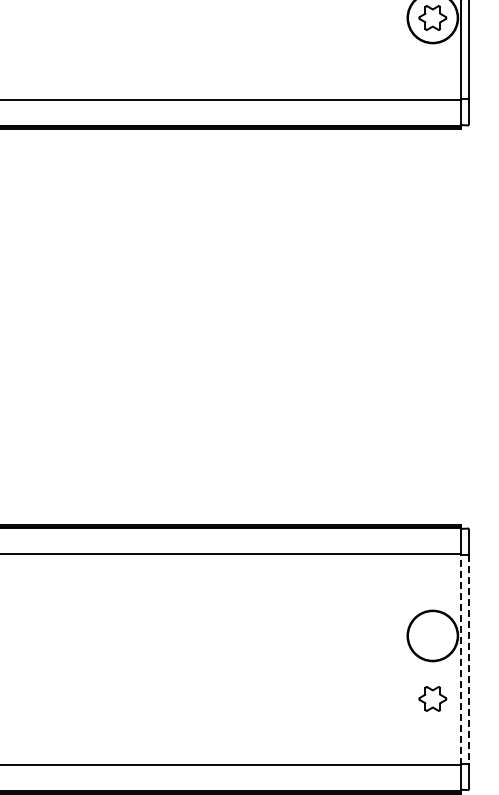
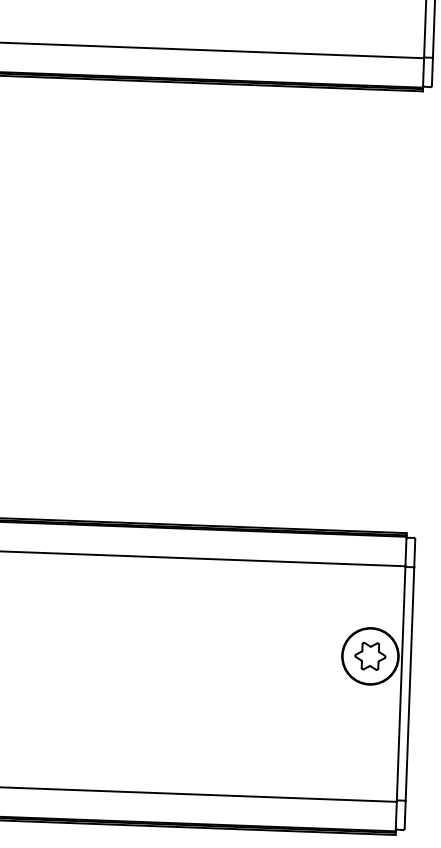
line: (461, 659) -> (401, 683), dashed -> solid
line: (469, 659) -> (410, 684), dashed -> solid
part: (432, 698) -> (370, 655), moved

